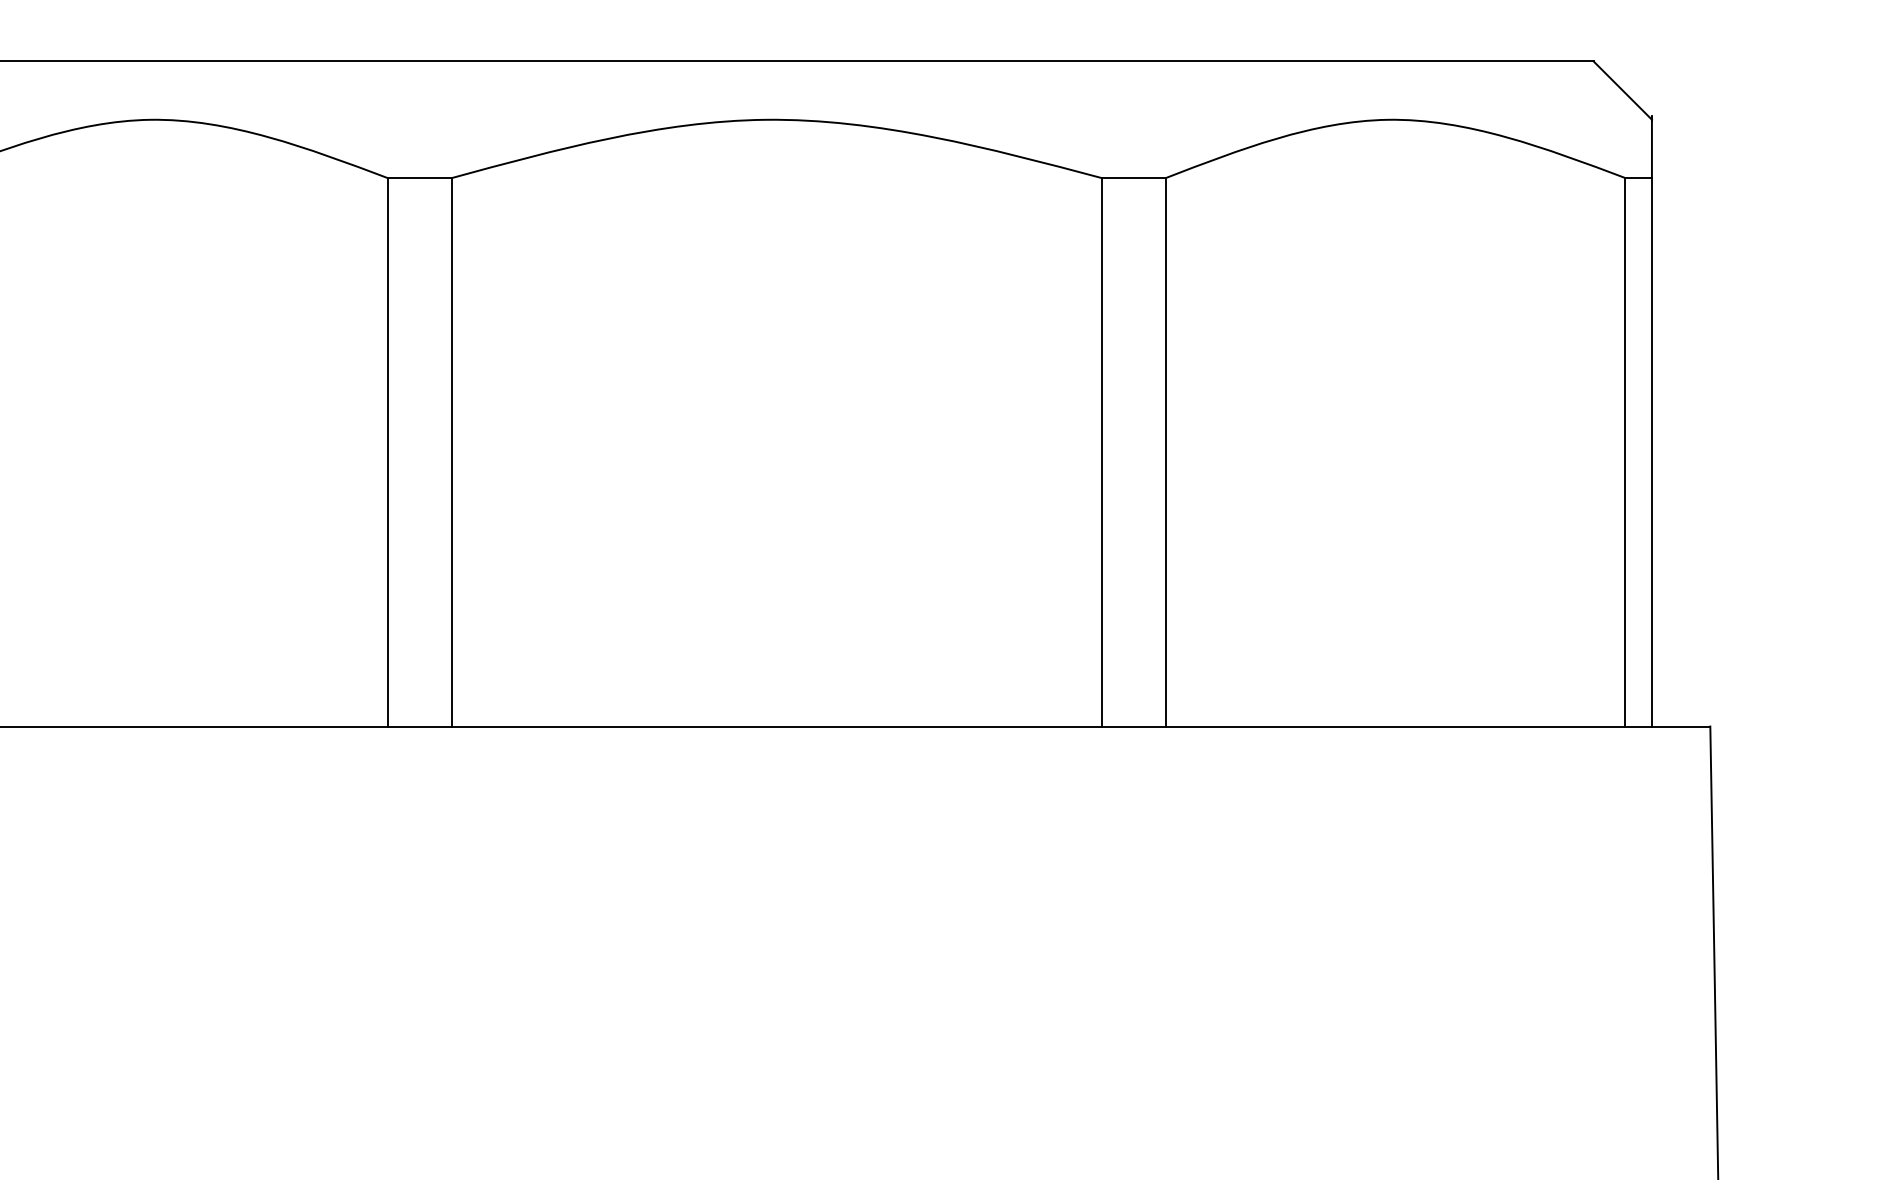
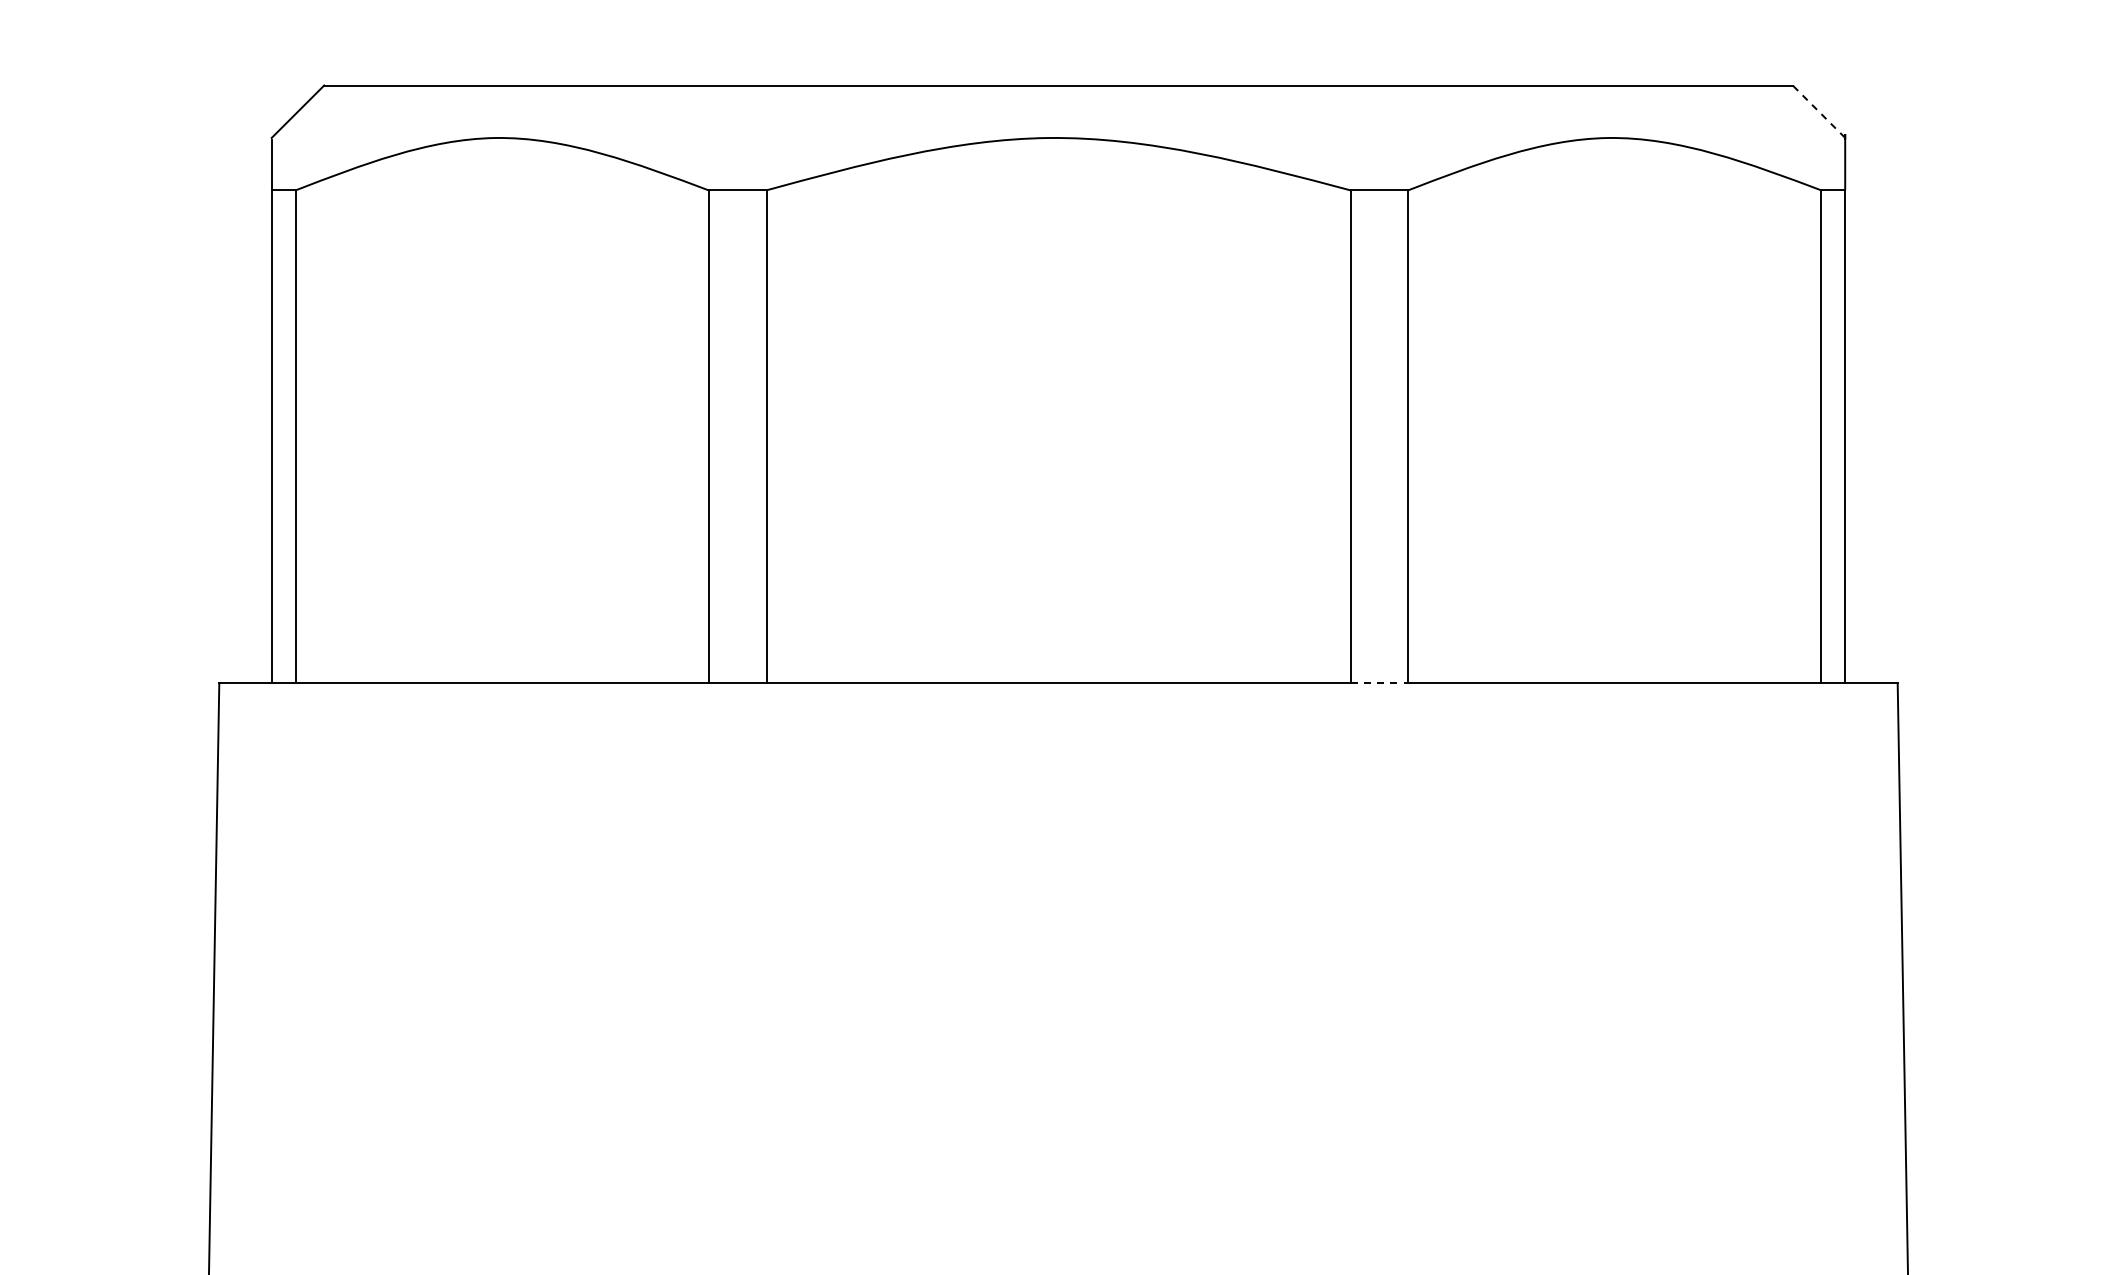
line: (1622, 90) -> (1818, 111), solid -> dashed
line: (1133, 726) -> (1379, 683), solid -> dashed

